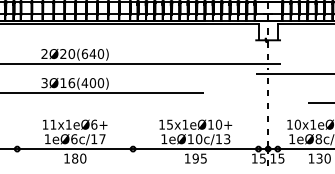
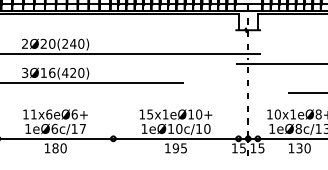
text: (84, 54) -> (64, 44), (640) -> (240)
text: (92, 83) -> (72, 73), (400) -> (420)
text: (68, 124) -> (48, 114), 11x1eØ6+ -> 11x6eØ6+
text: (227, 139) -> (207, 129), 1eØ10c/13 -> 1eØ10c/10

